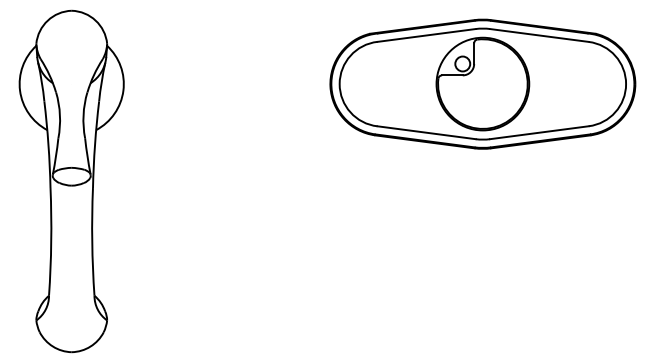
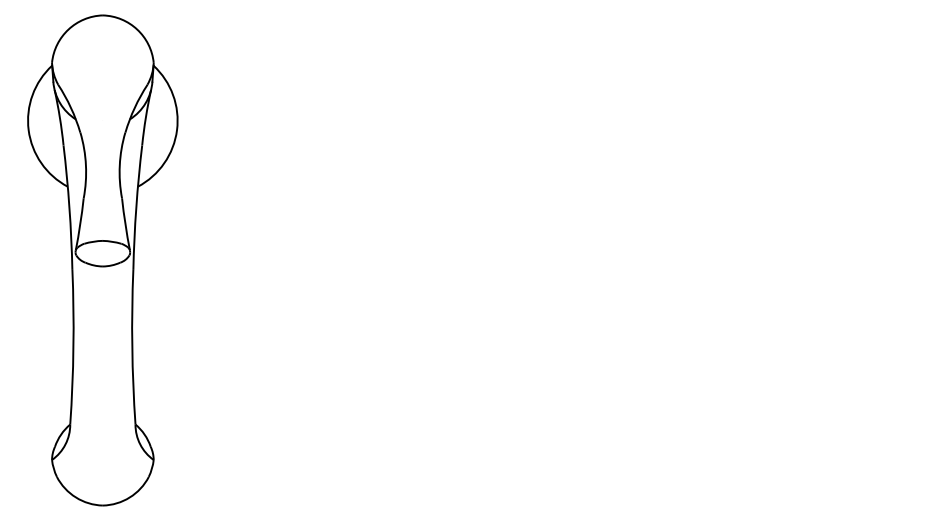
part: (482, 83) -> (692, 119), removed

